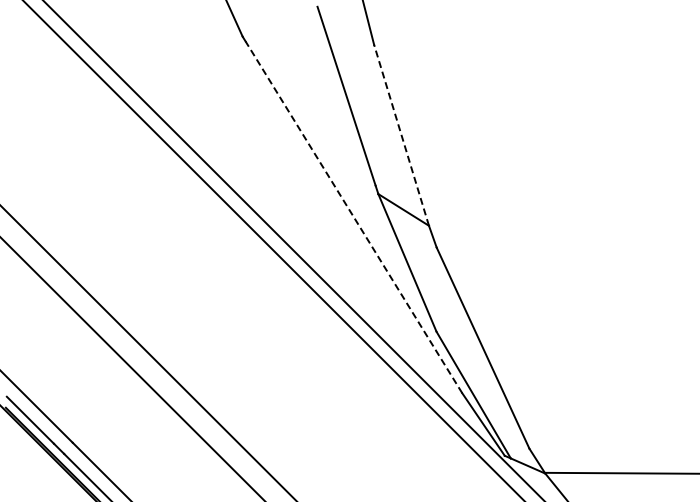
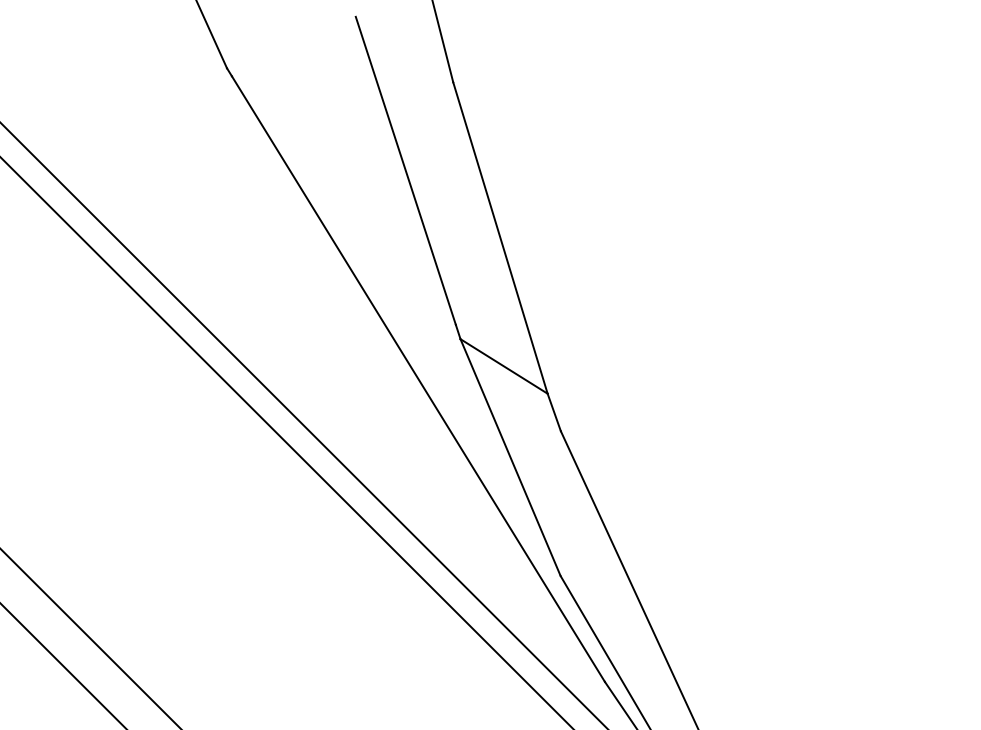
line: (401, 135) -> (500, 238), dashed -> solid
line: (353, 217) -> (417, 379), dashed -> solid

